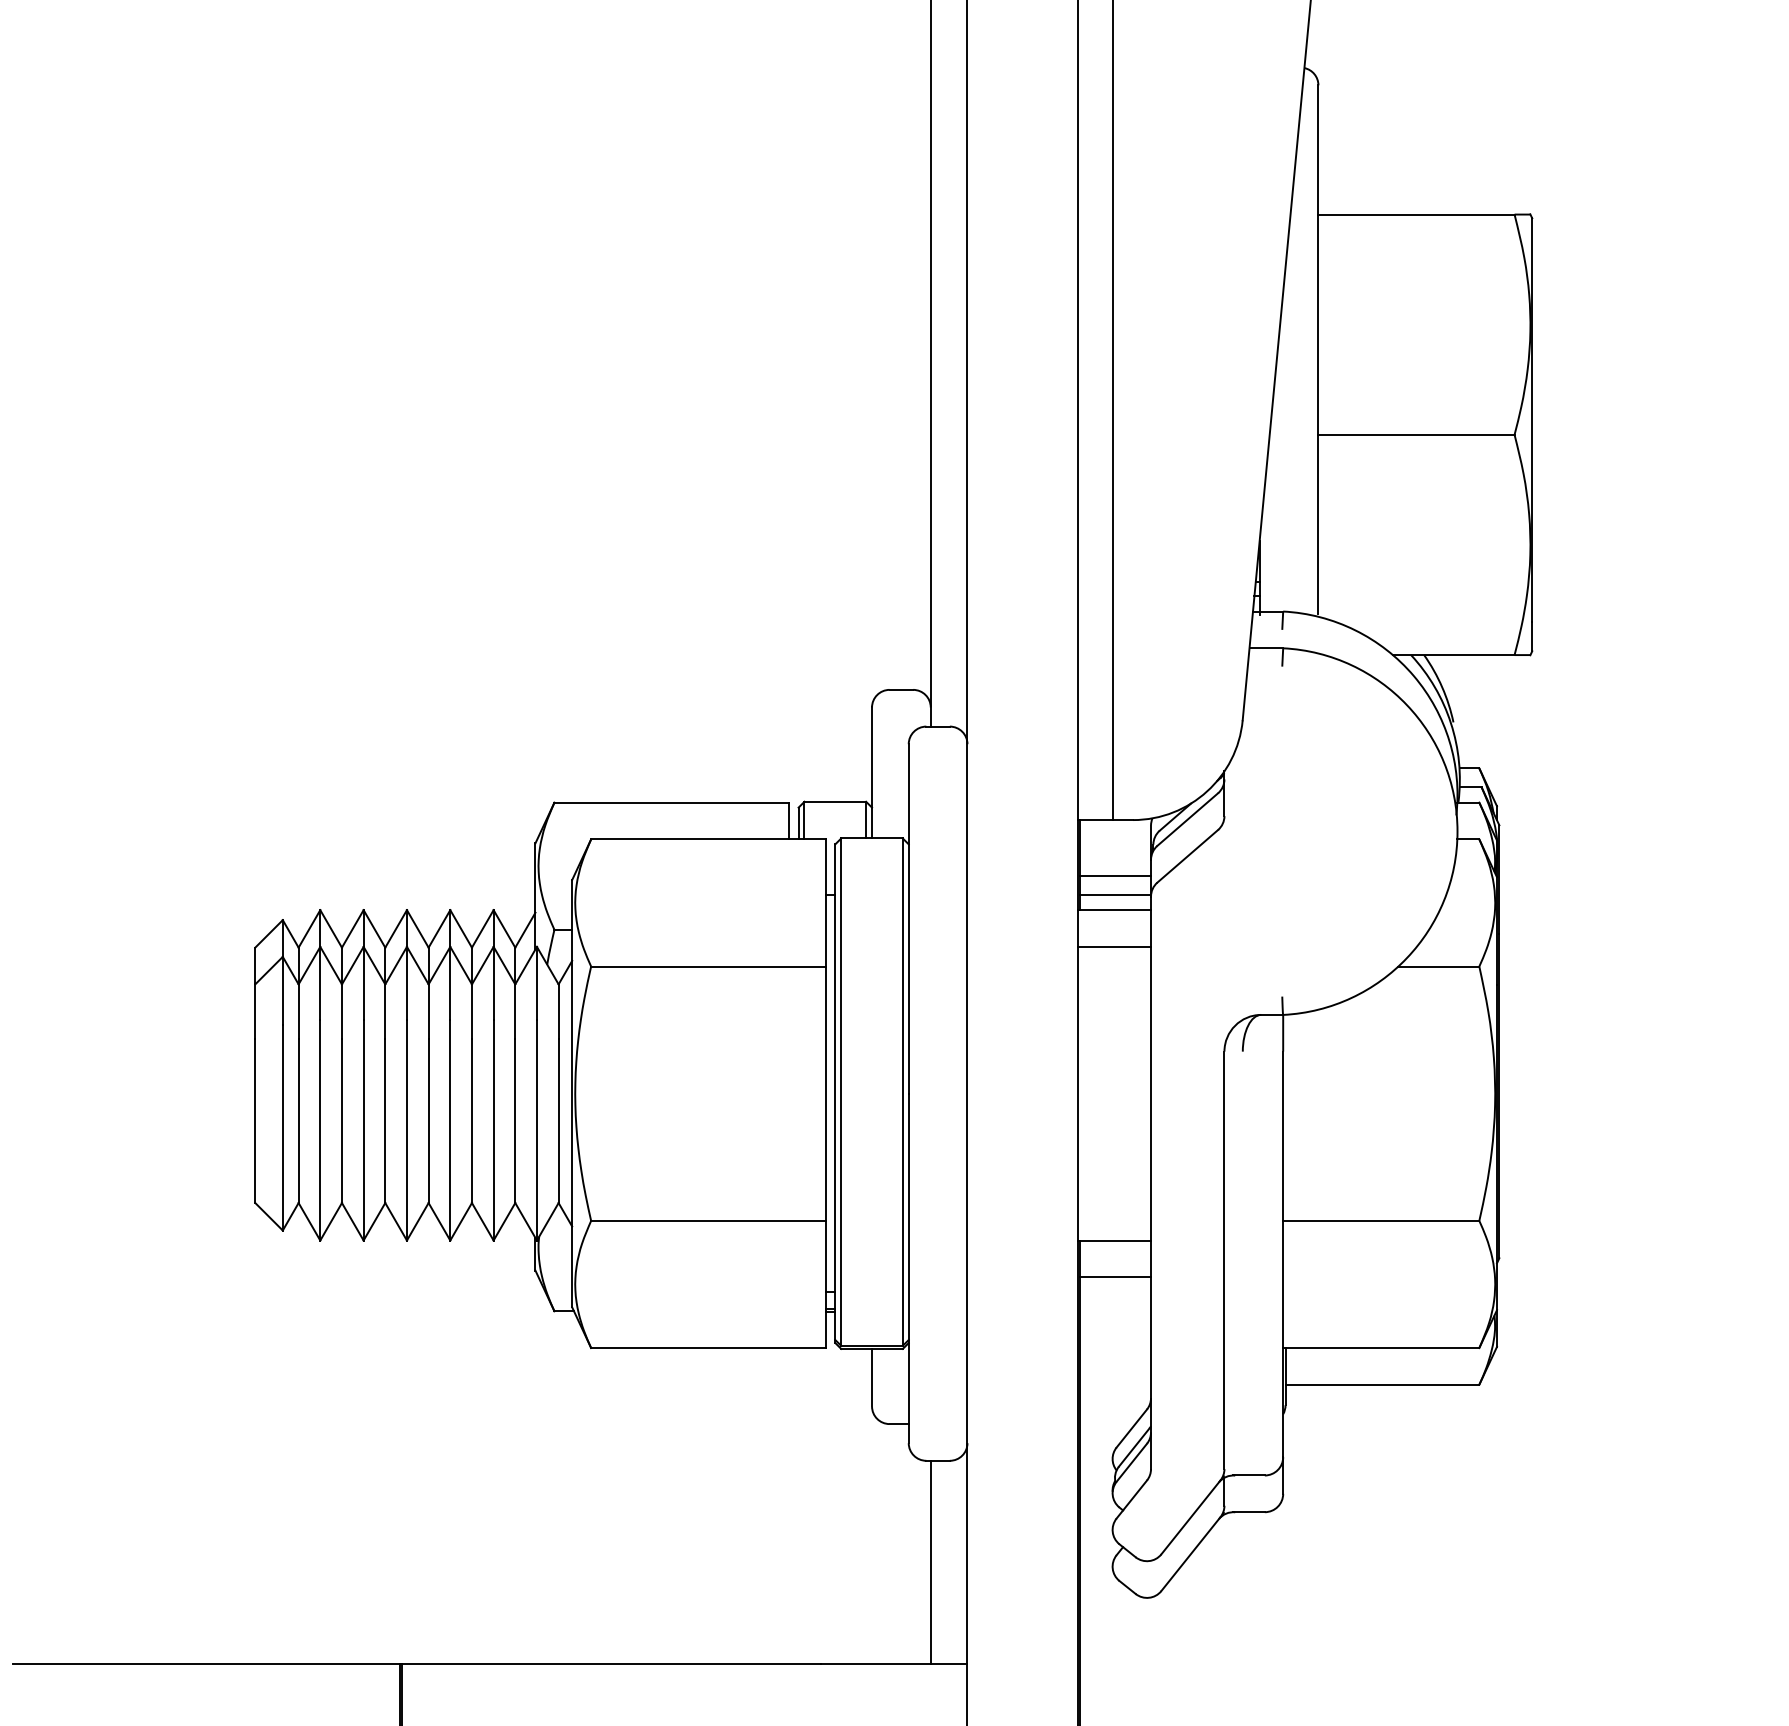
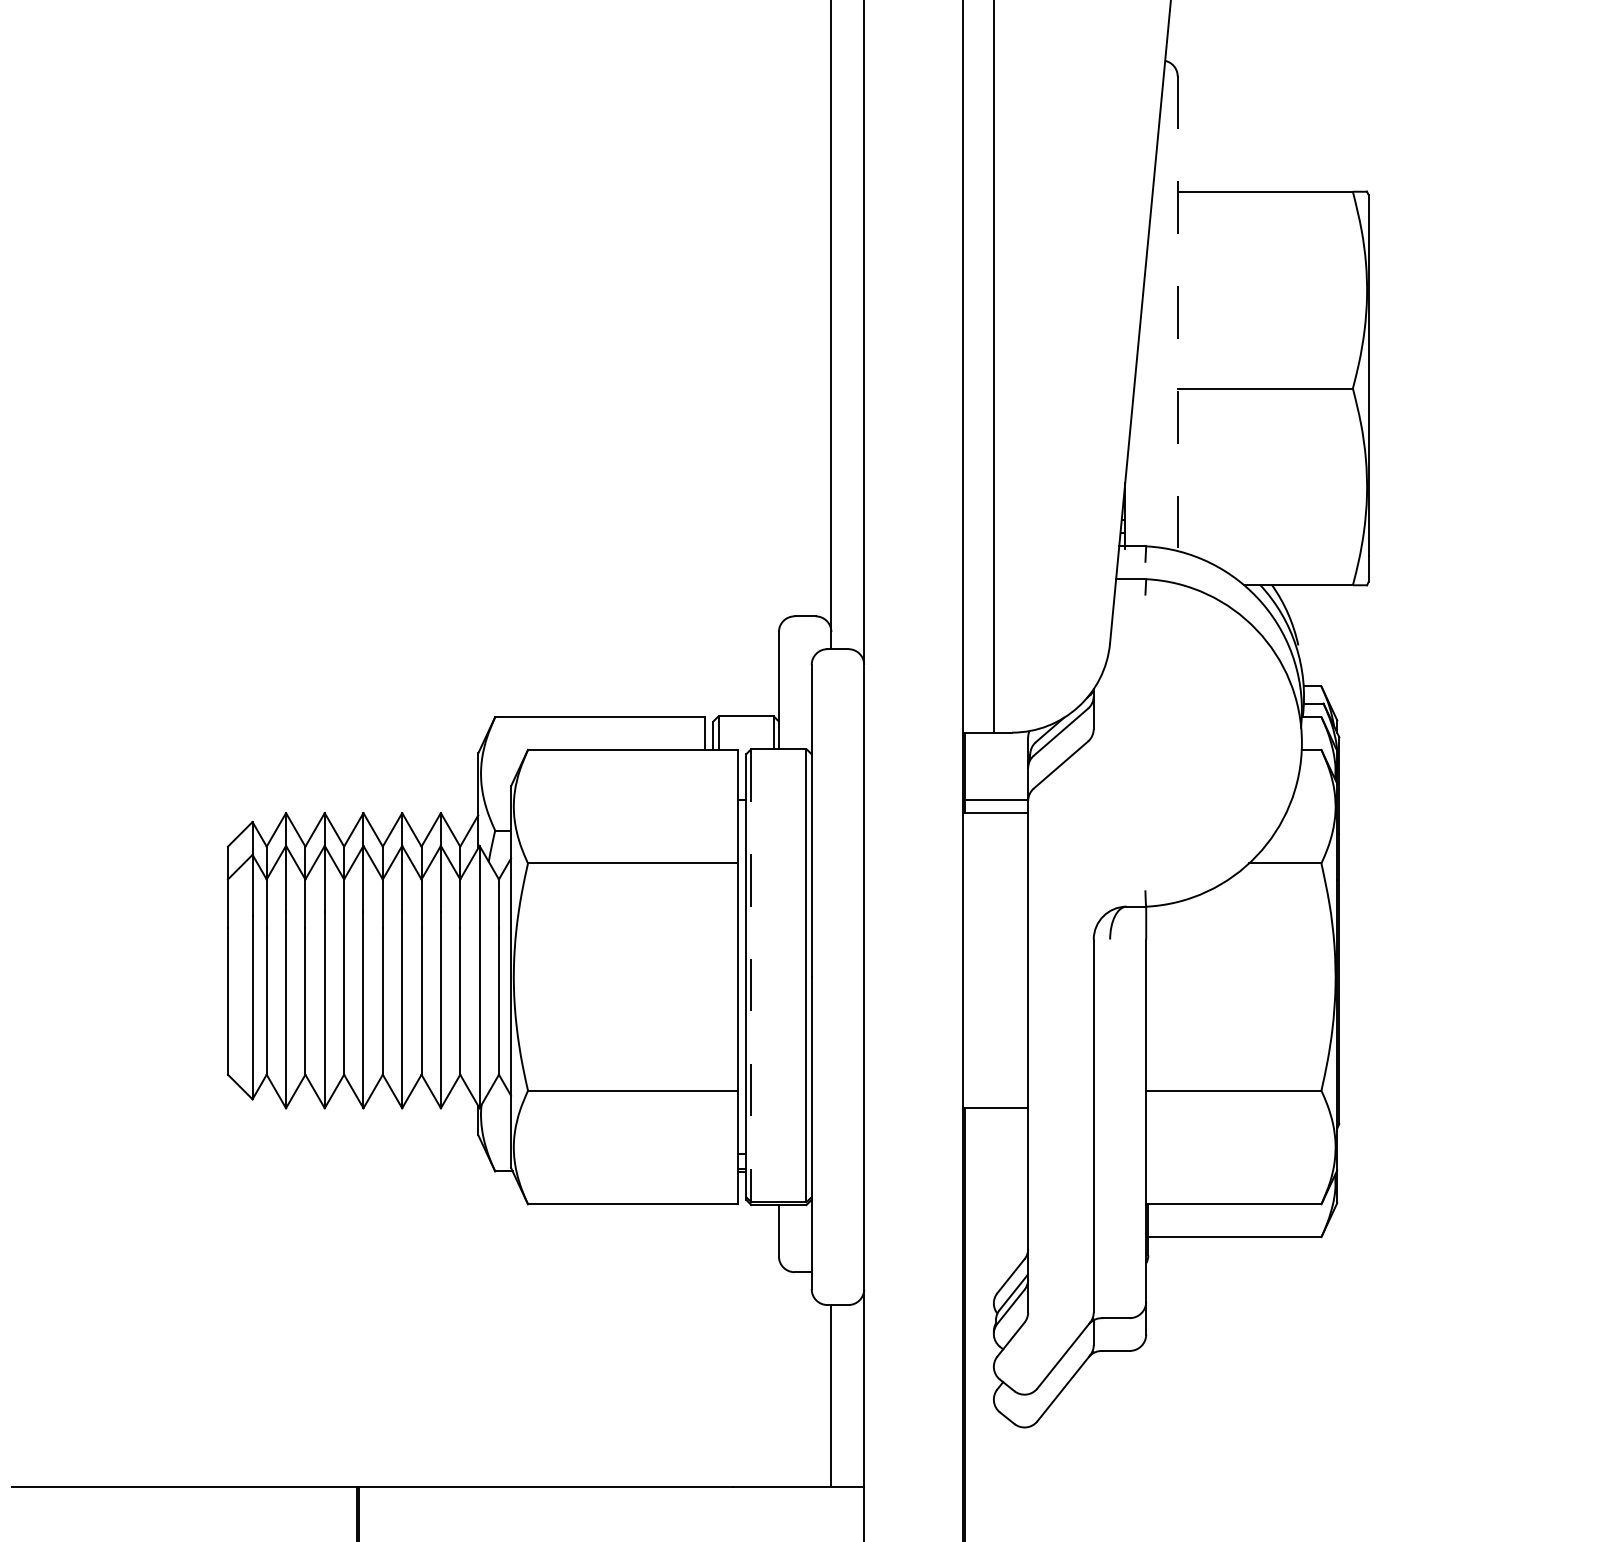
line: (1318, 350) -> (1177, 313), solid -> dashed
line: (1115, 875) -> (996, 782), removed
line: (1114, 946) -> (995, 845), removed
line: (841, 1092) -> (751, 976), solid -> dashed
line: (1115, 1277) -> (996, 1141), removed

